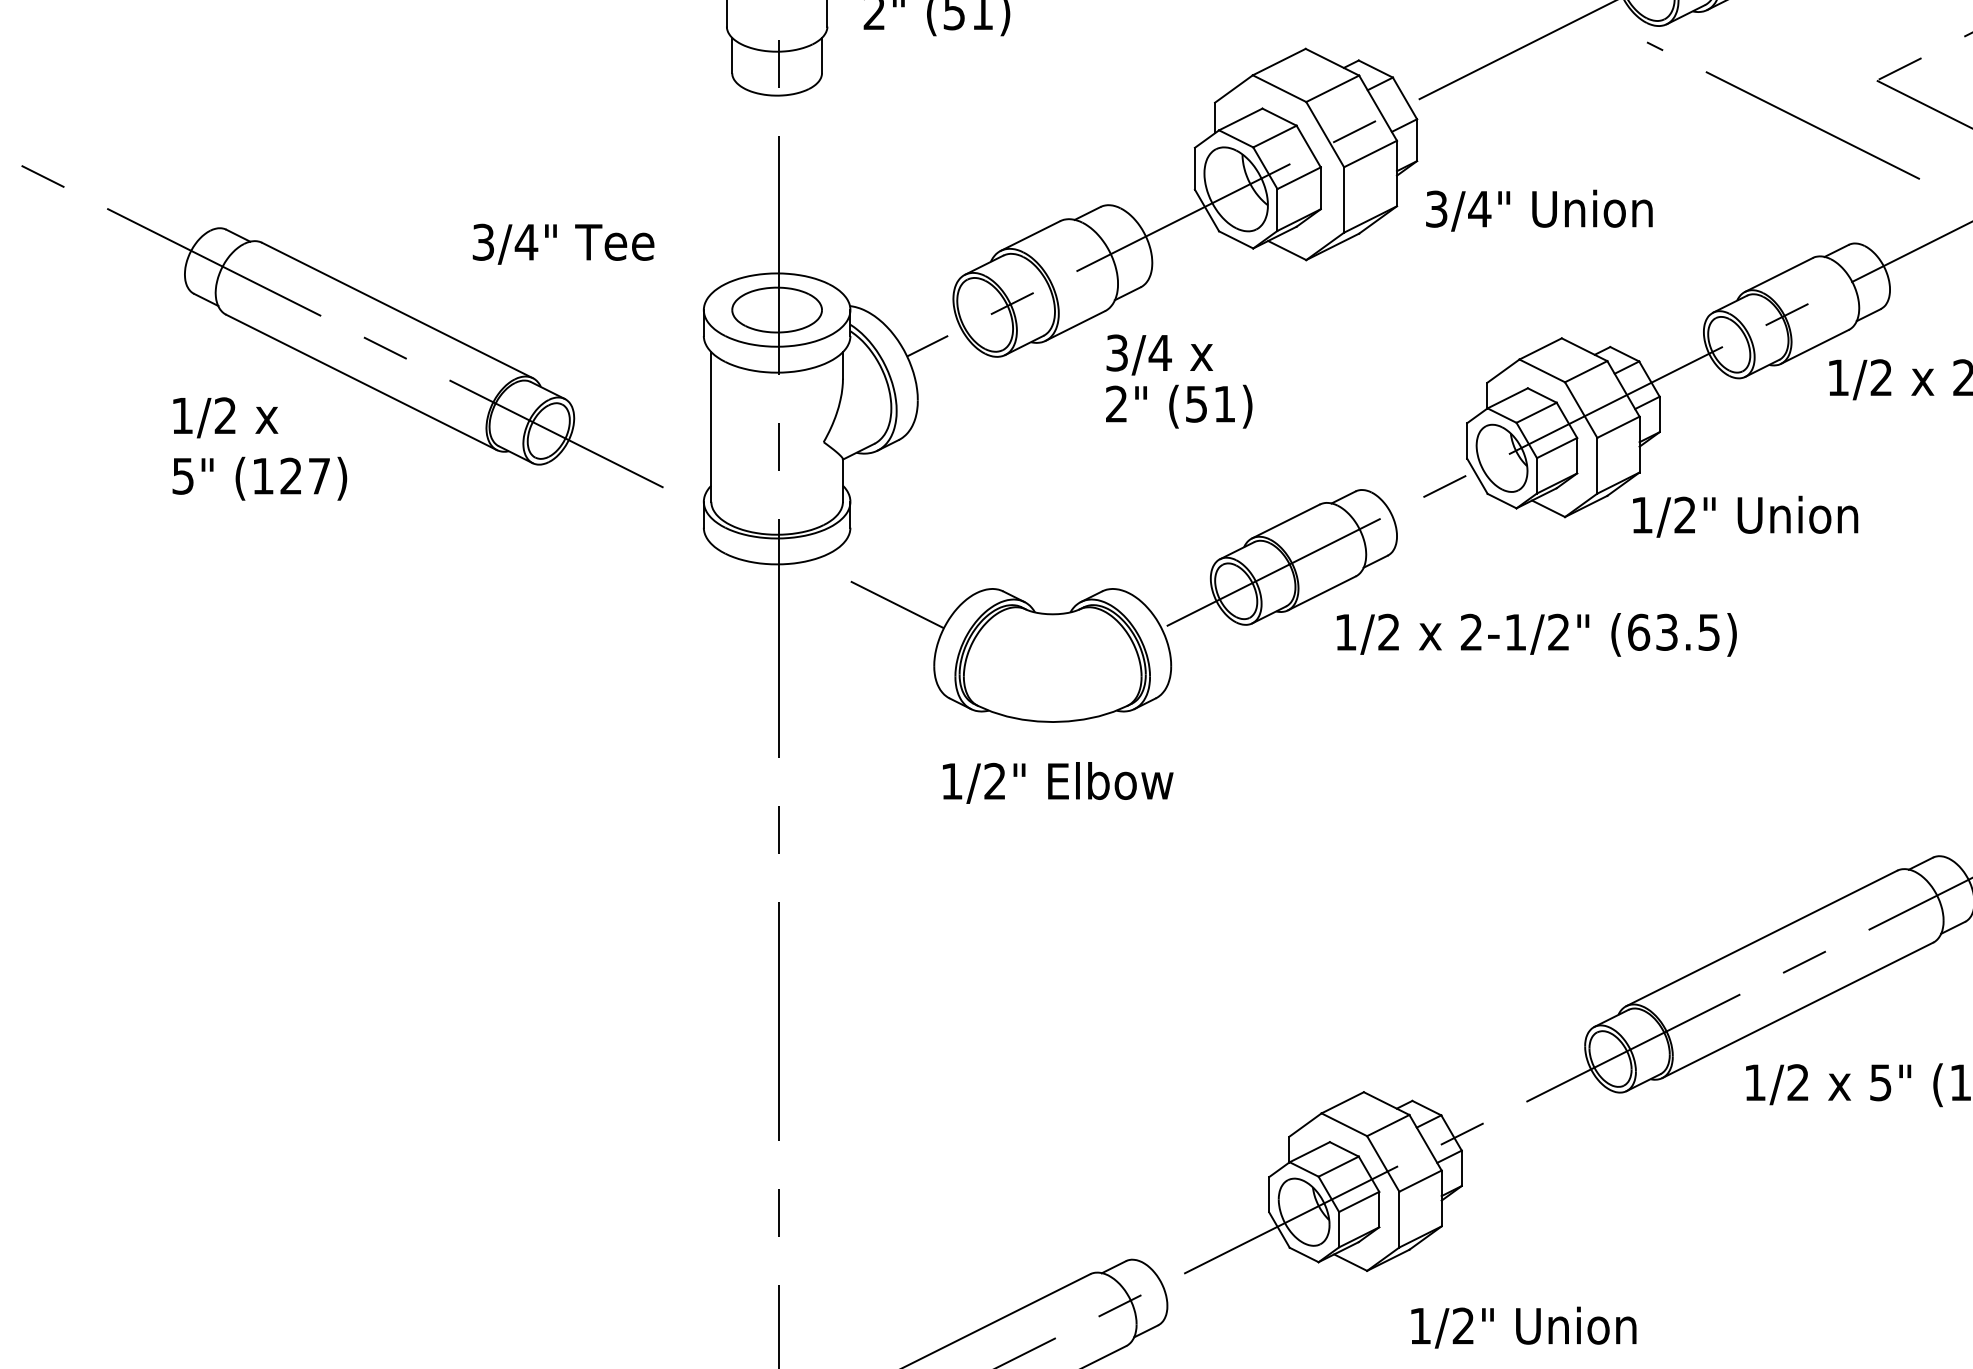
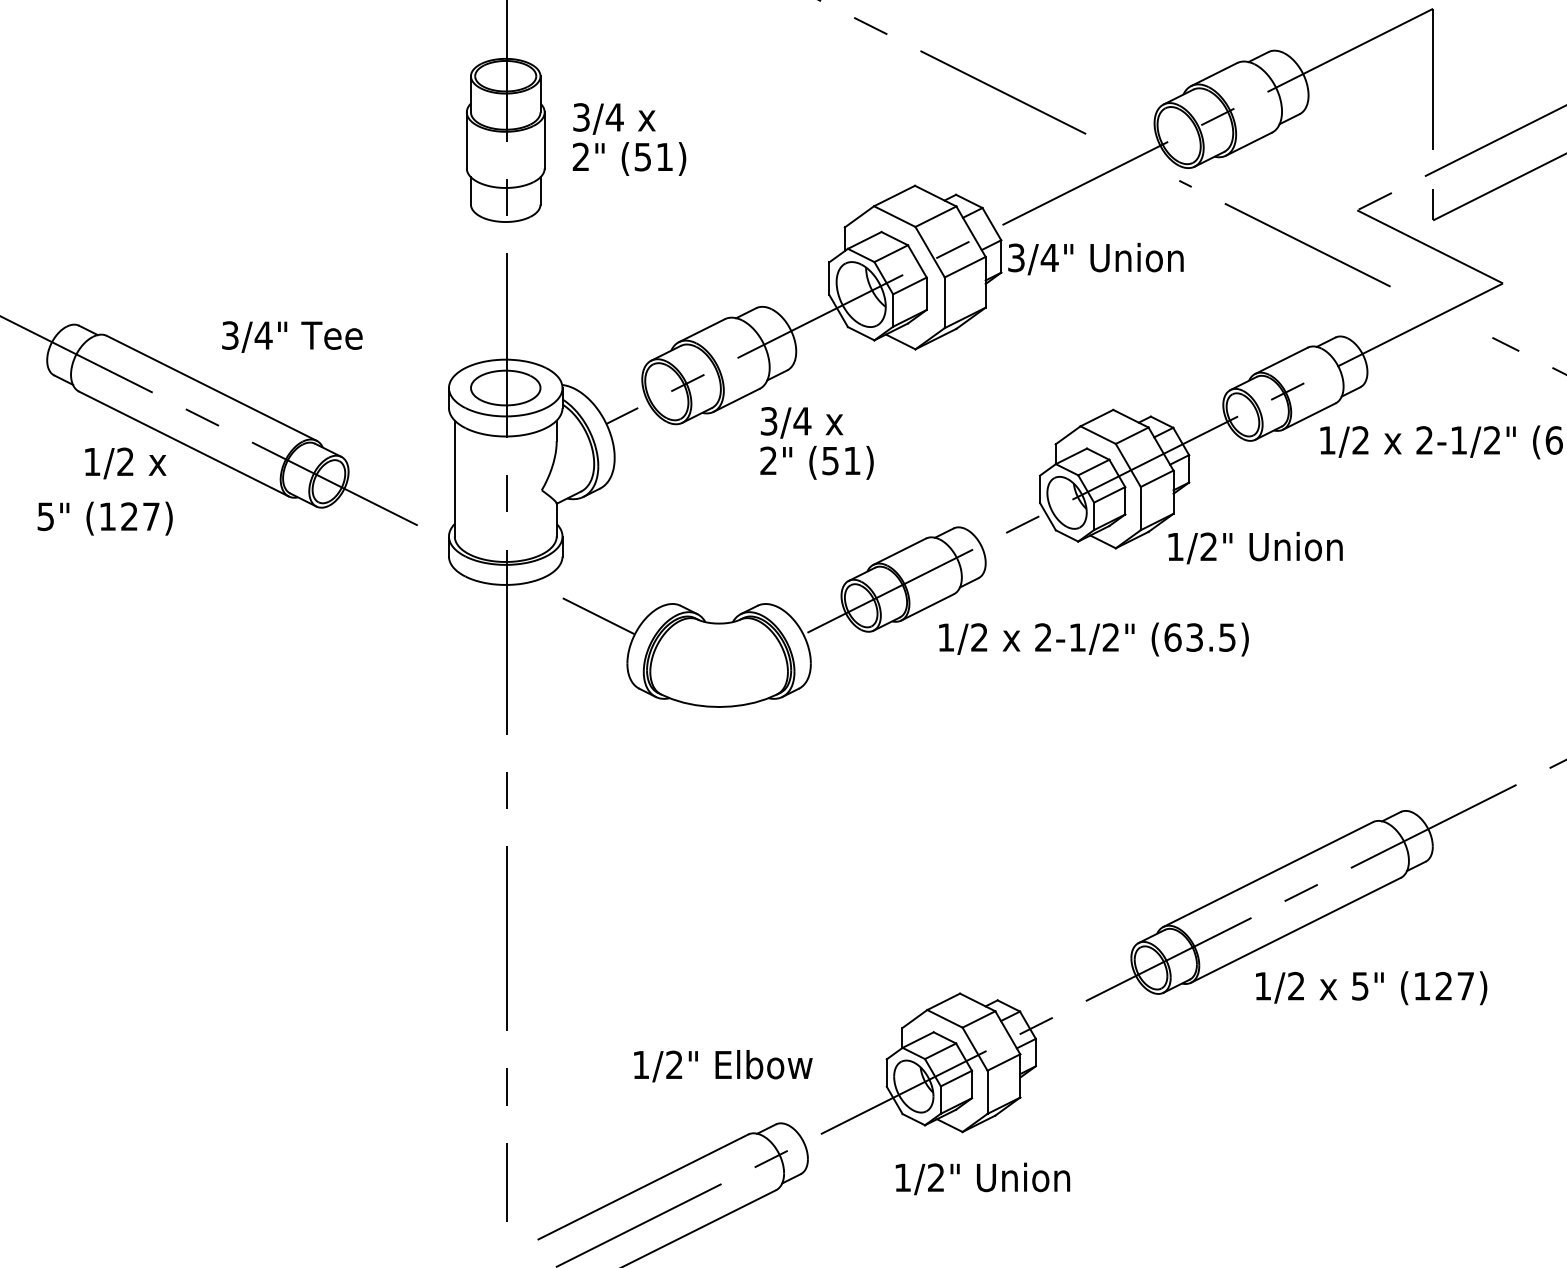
text: (1538, 209) -> (1095, 258), moved
text: (563, 243) -> (292, 336), moved
text: (225, 417) -> (125, 463), moved
text: (1058, 783) -> (723, 1066), moved
text: (1523, 1327) -> (982, 1178), moved

